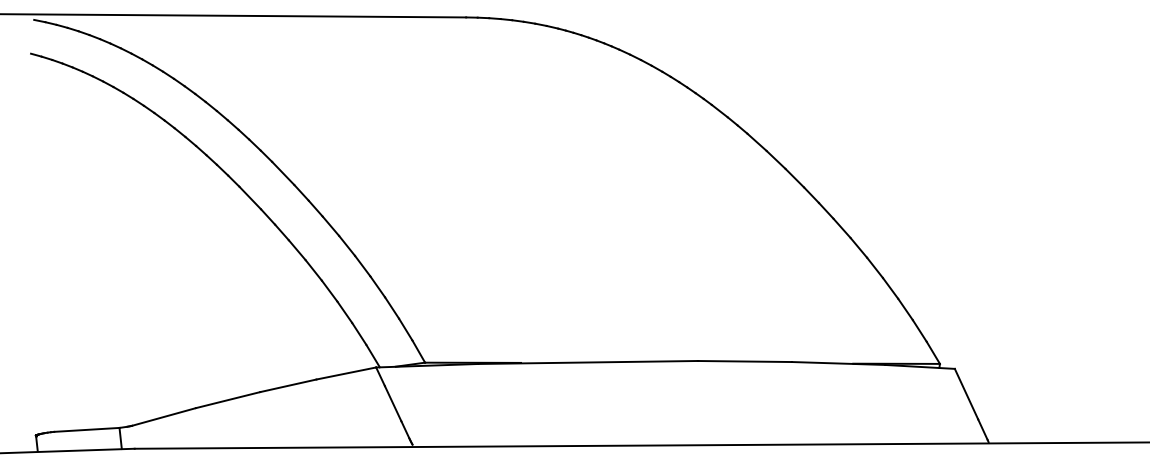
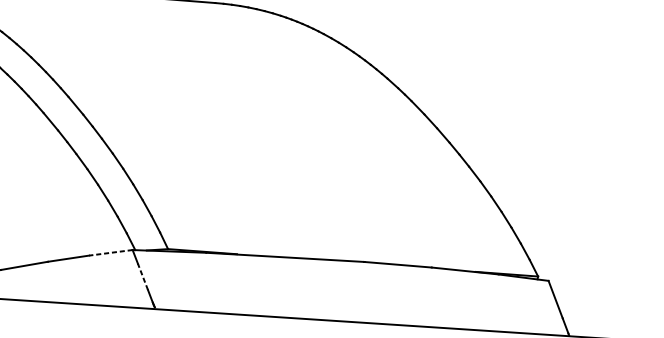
line: (345, 373) -> (110, 252), solid -> dashed
line: (392, 403) -> (142, 276), solid -> dashed

